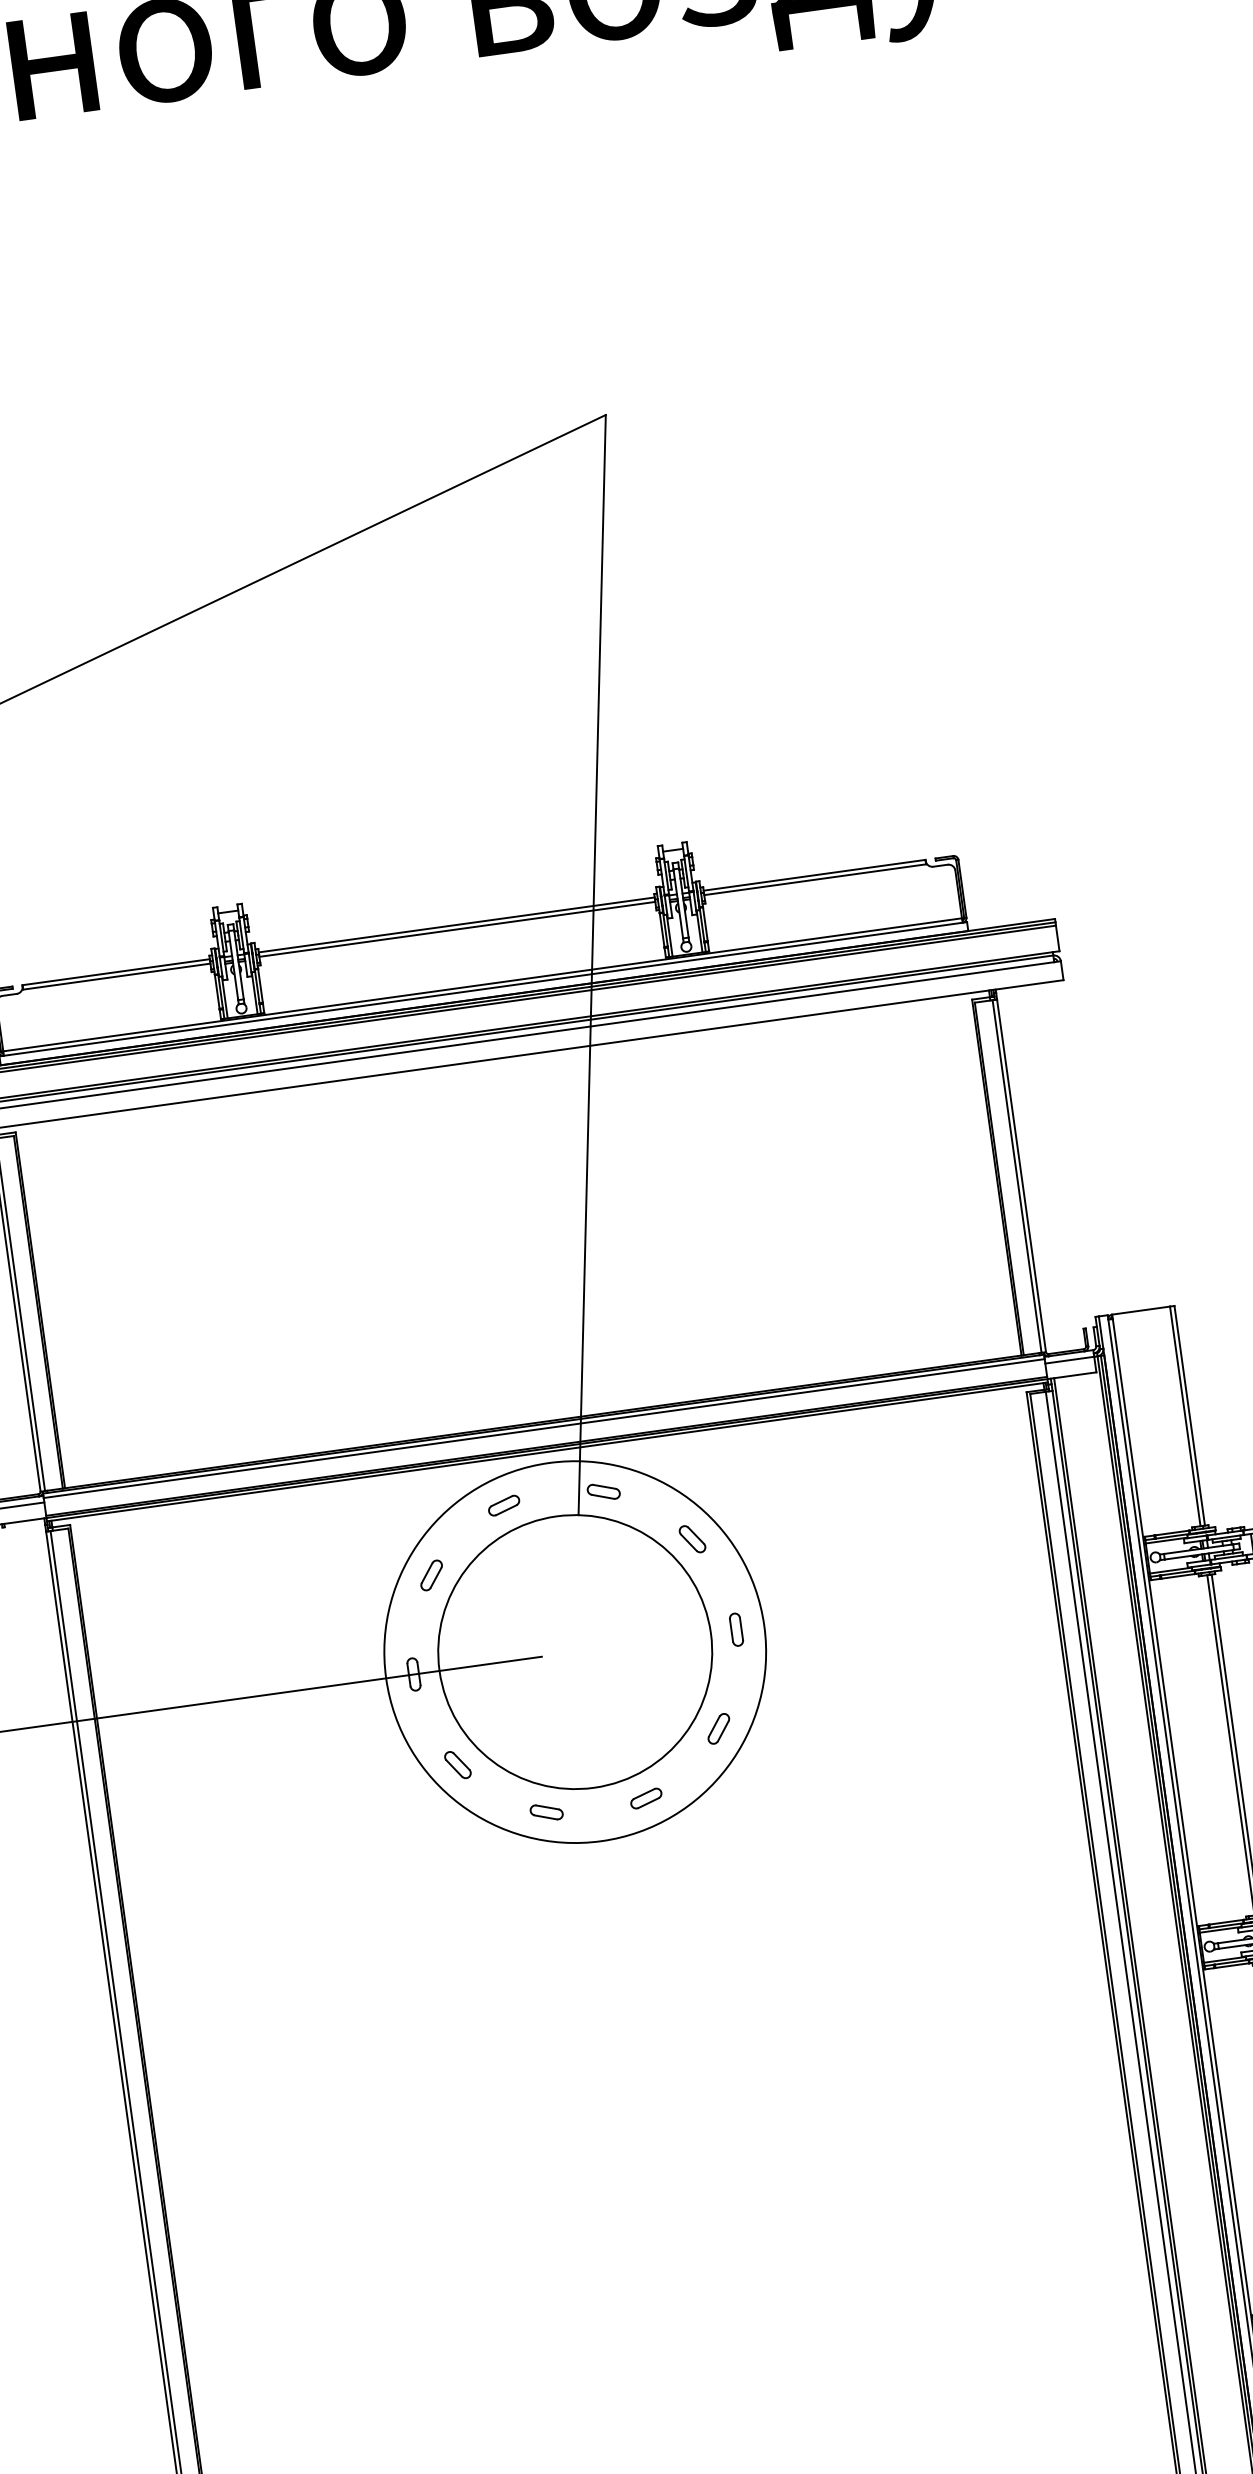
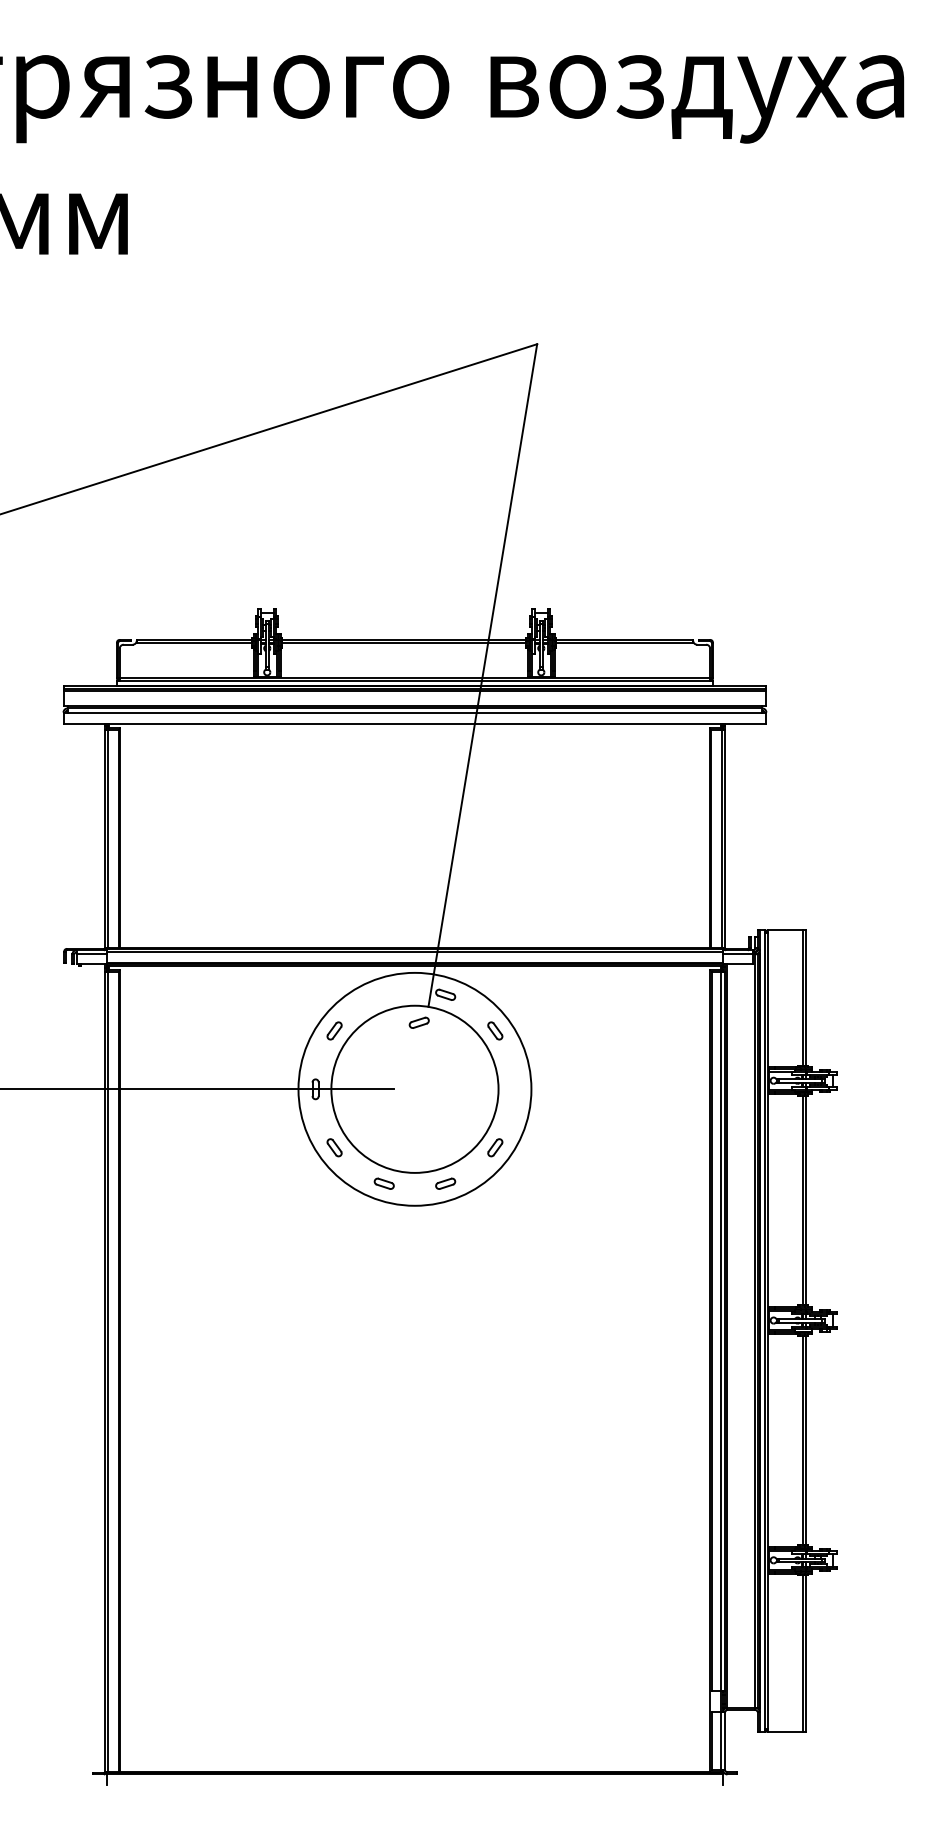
part: (502, 1505) -> (418, 1022), moved
part: (736, 1629) -> (514, 1089), removed

